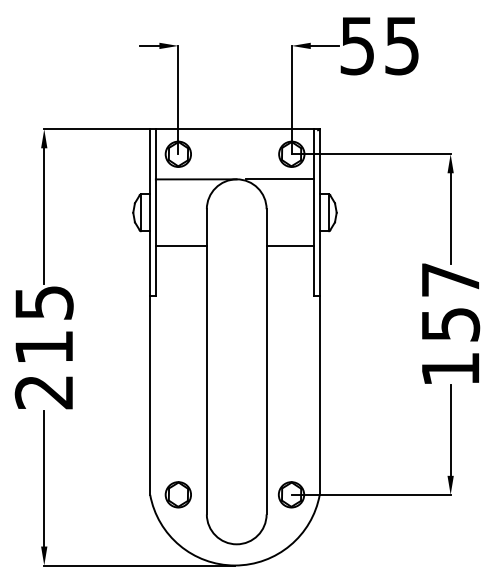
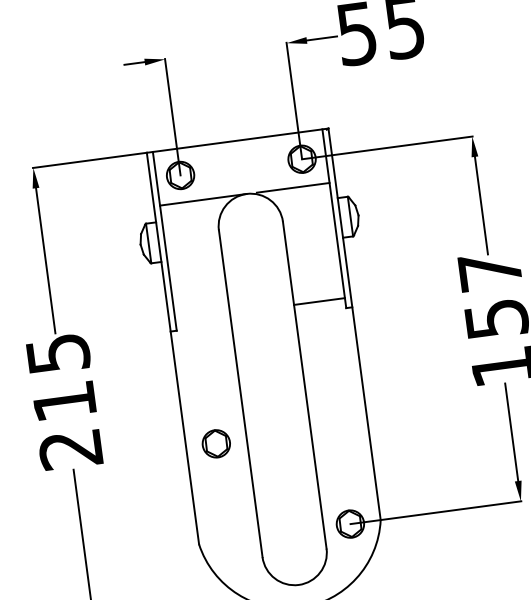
line: (290, 245) -> (319, 301), moved
line: (180, 246) -> (196, 273), removed
part: (177, 494) -> (215, 443), moved

